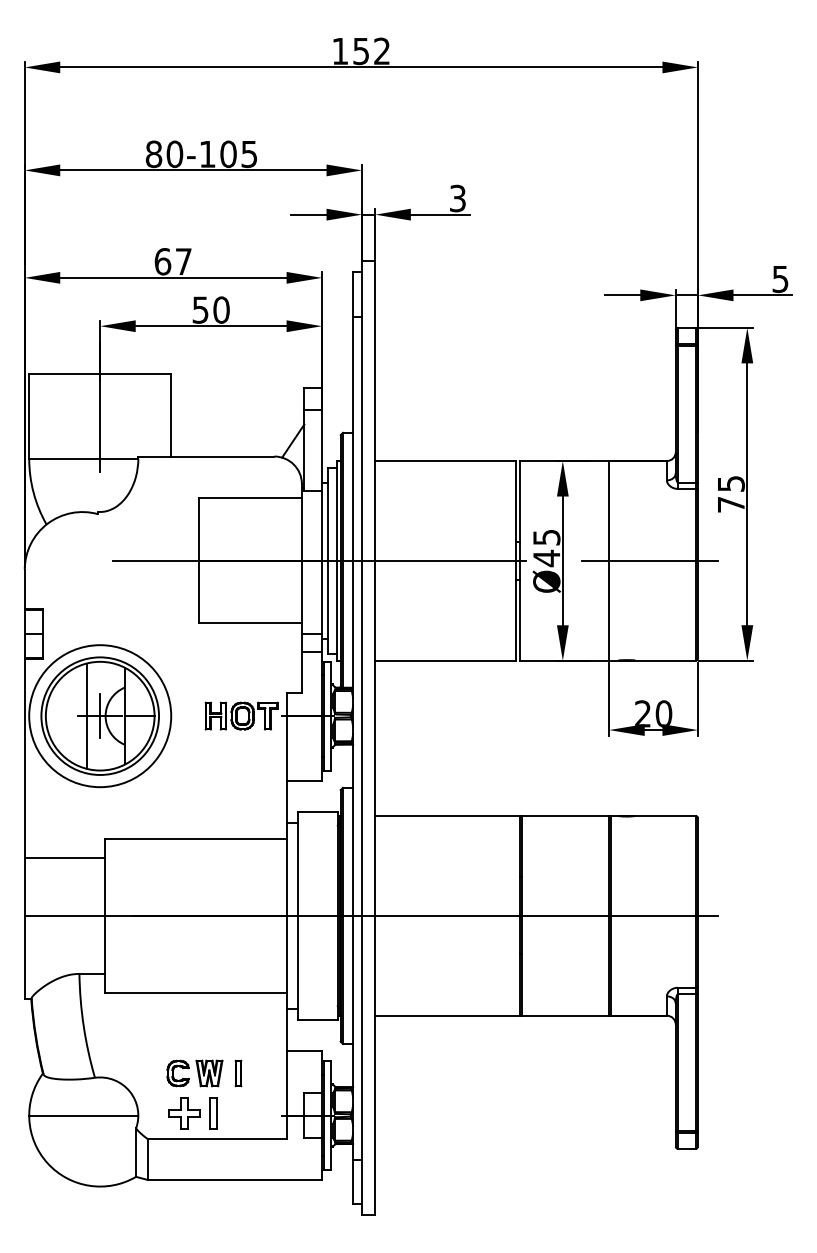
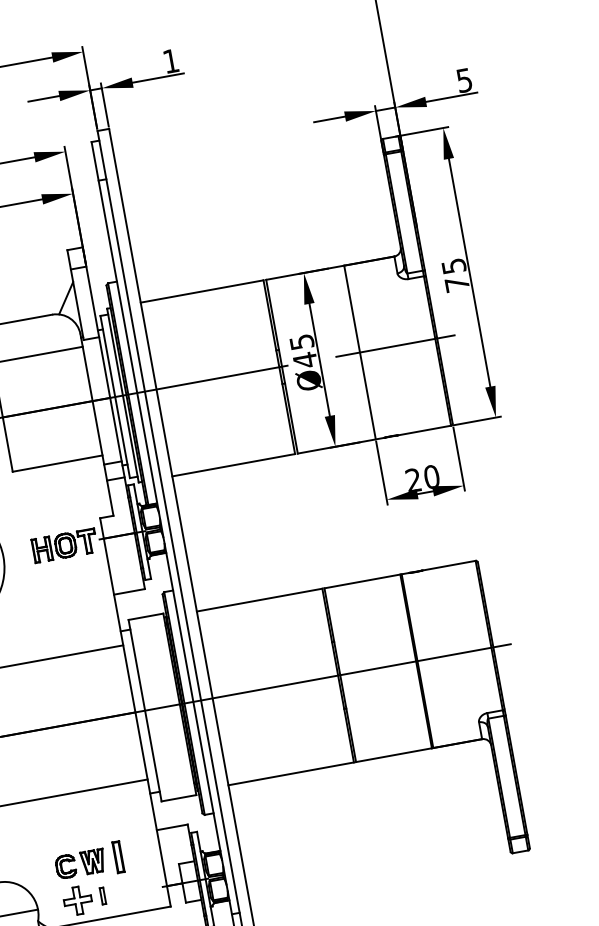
text: (457, 198) -> (170, 61), 3 -> 1
part: (238, 1073) -> (118, 857), size x1.4
part: (213, 1113) -> (103, 895), size x0.6

